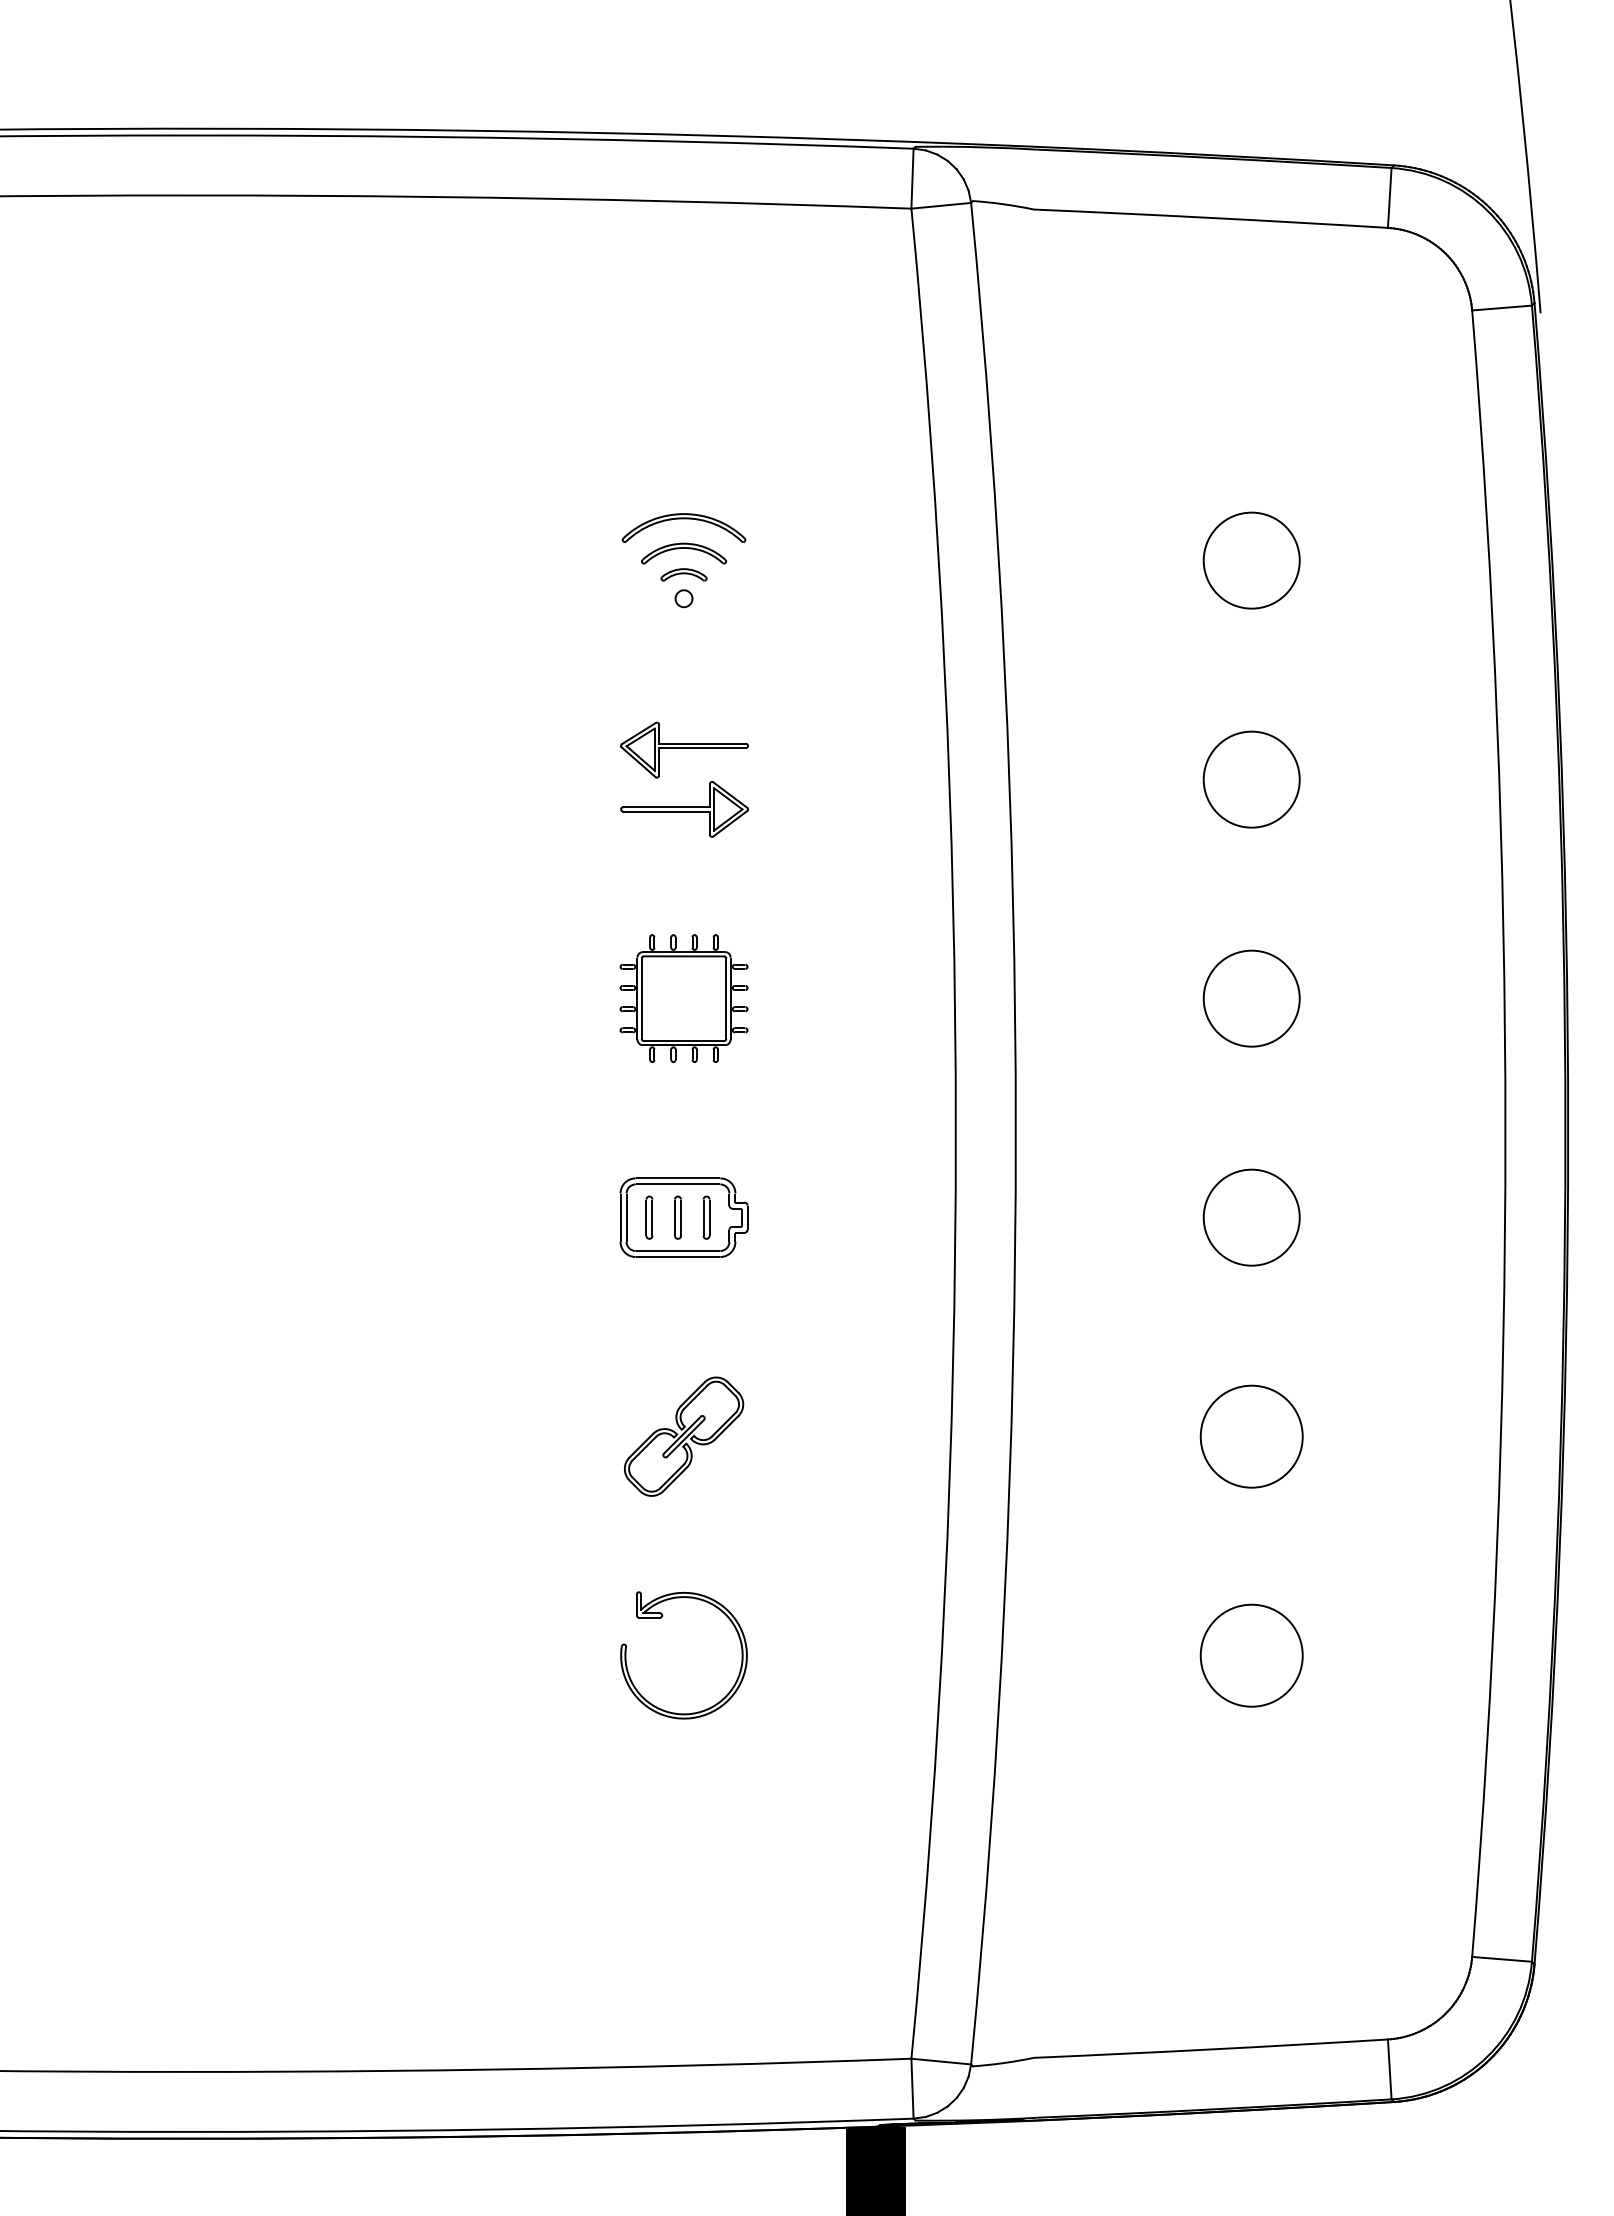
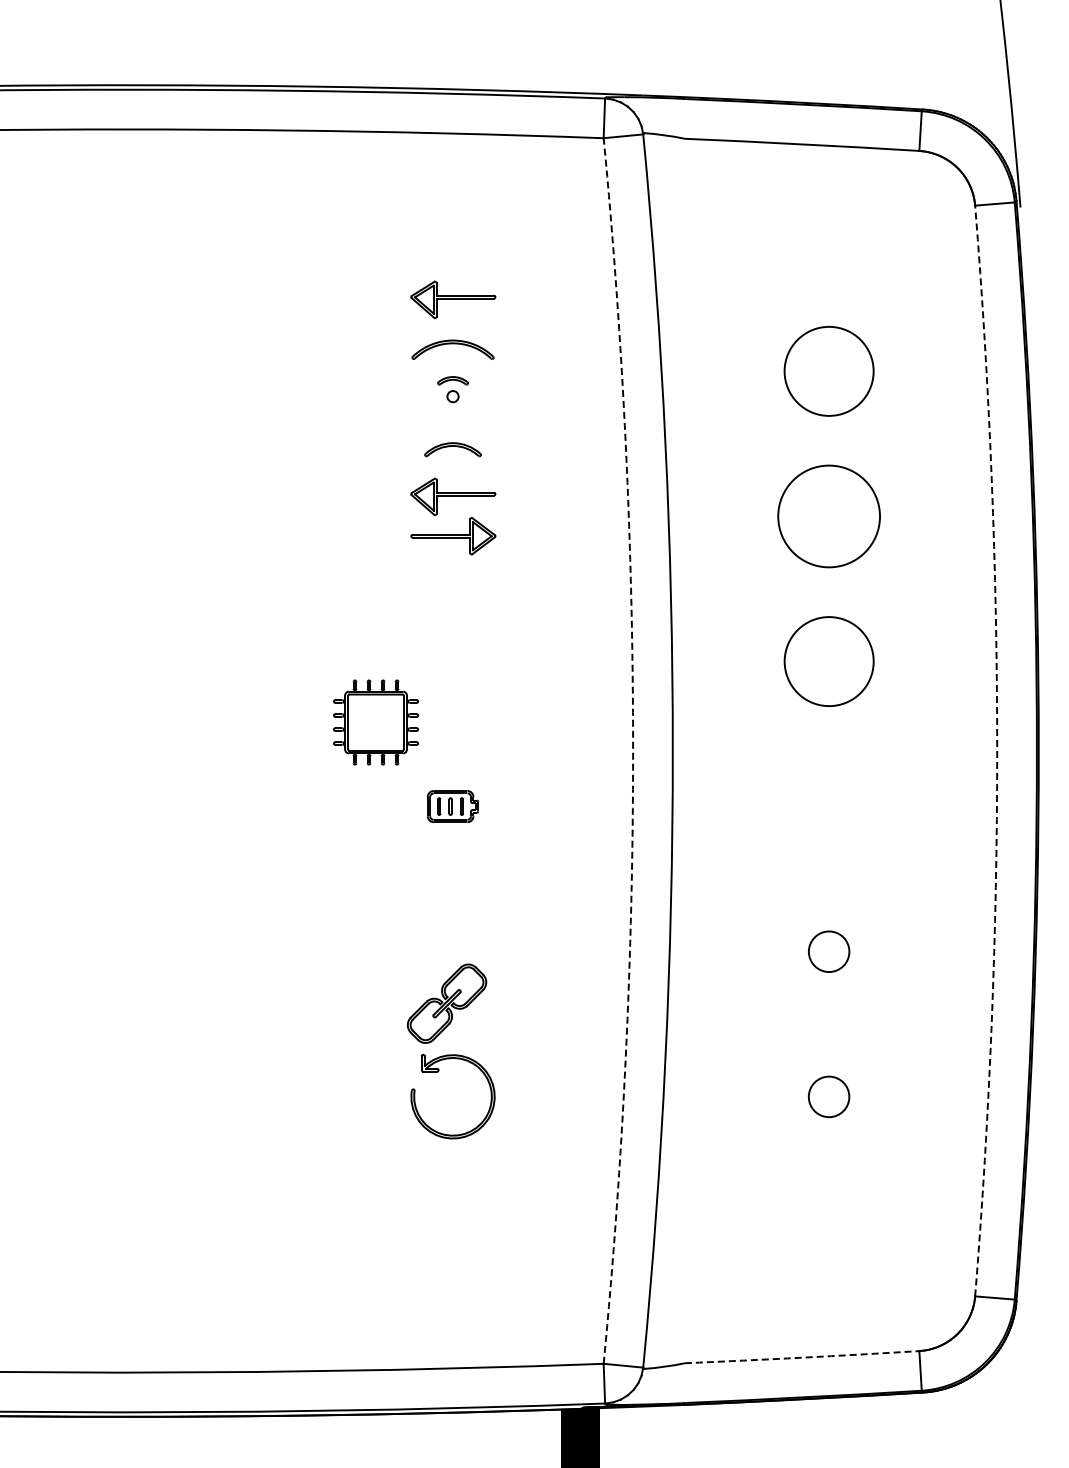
part: (684, 452) -> (453, 299), added
part: (683, 553) -> (452, 449), moved
circle: (1250, 560) -> (828, 371), size x1.4
circle: (1250, 779) -> (828, 516), size x1.6
part: (683, 998) -> (375, 722), moved
circle: (1250, 998) -> (828, 661), size x1.4
arc: (956, 1134) -> (633, 751), solid -> dashed
arc: (1505, 1134) -> (997, 751), solid -> dashed
part: (683, 1217) -> (452, 806), size x0.6
circle: (1250, 1217) -> (828, 806), removed
part: (684, 1436) -> (447, 1003), moved
circle: (1250, 1436) -> (828, 951), size x0.6
circle: (1250, 1655) -> (828, 1096), size x0.6
arc: (1211, 2049) -> (802, 1357), solid -> dashed

